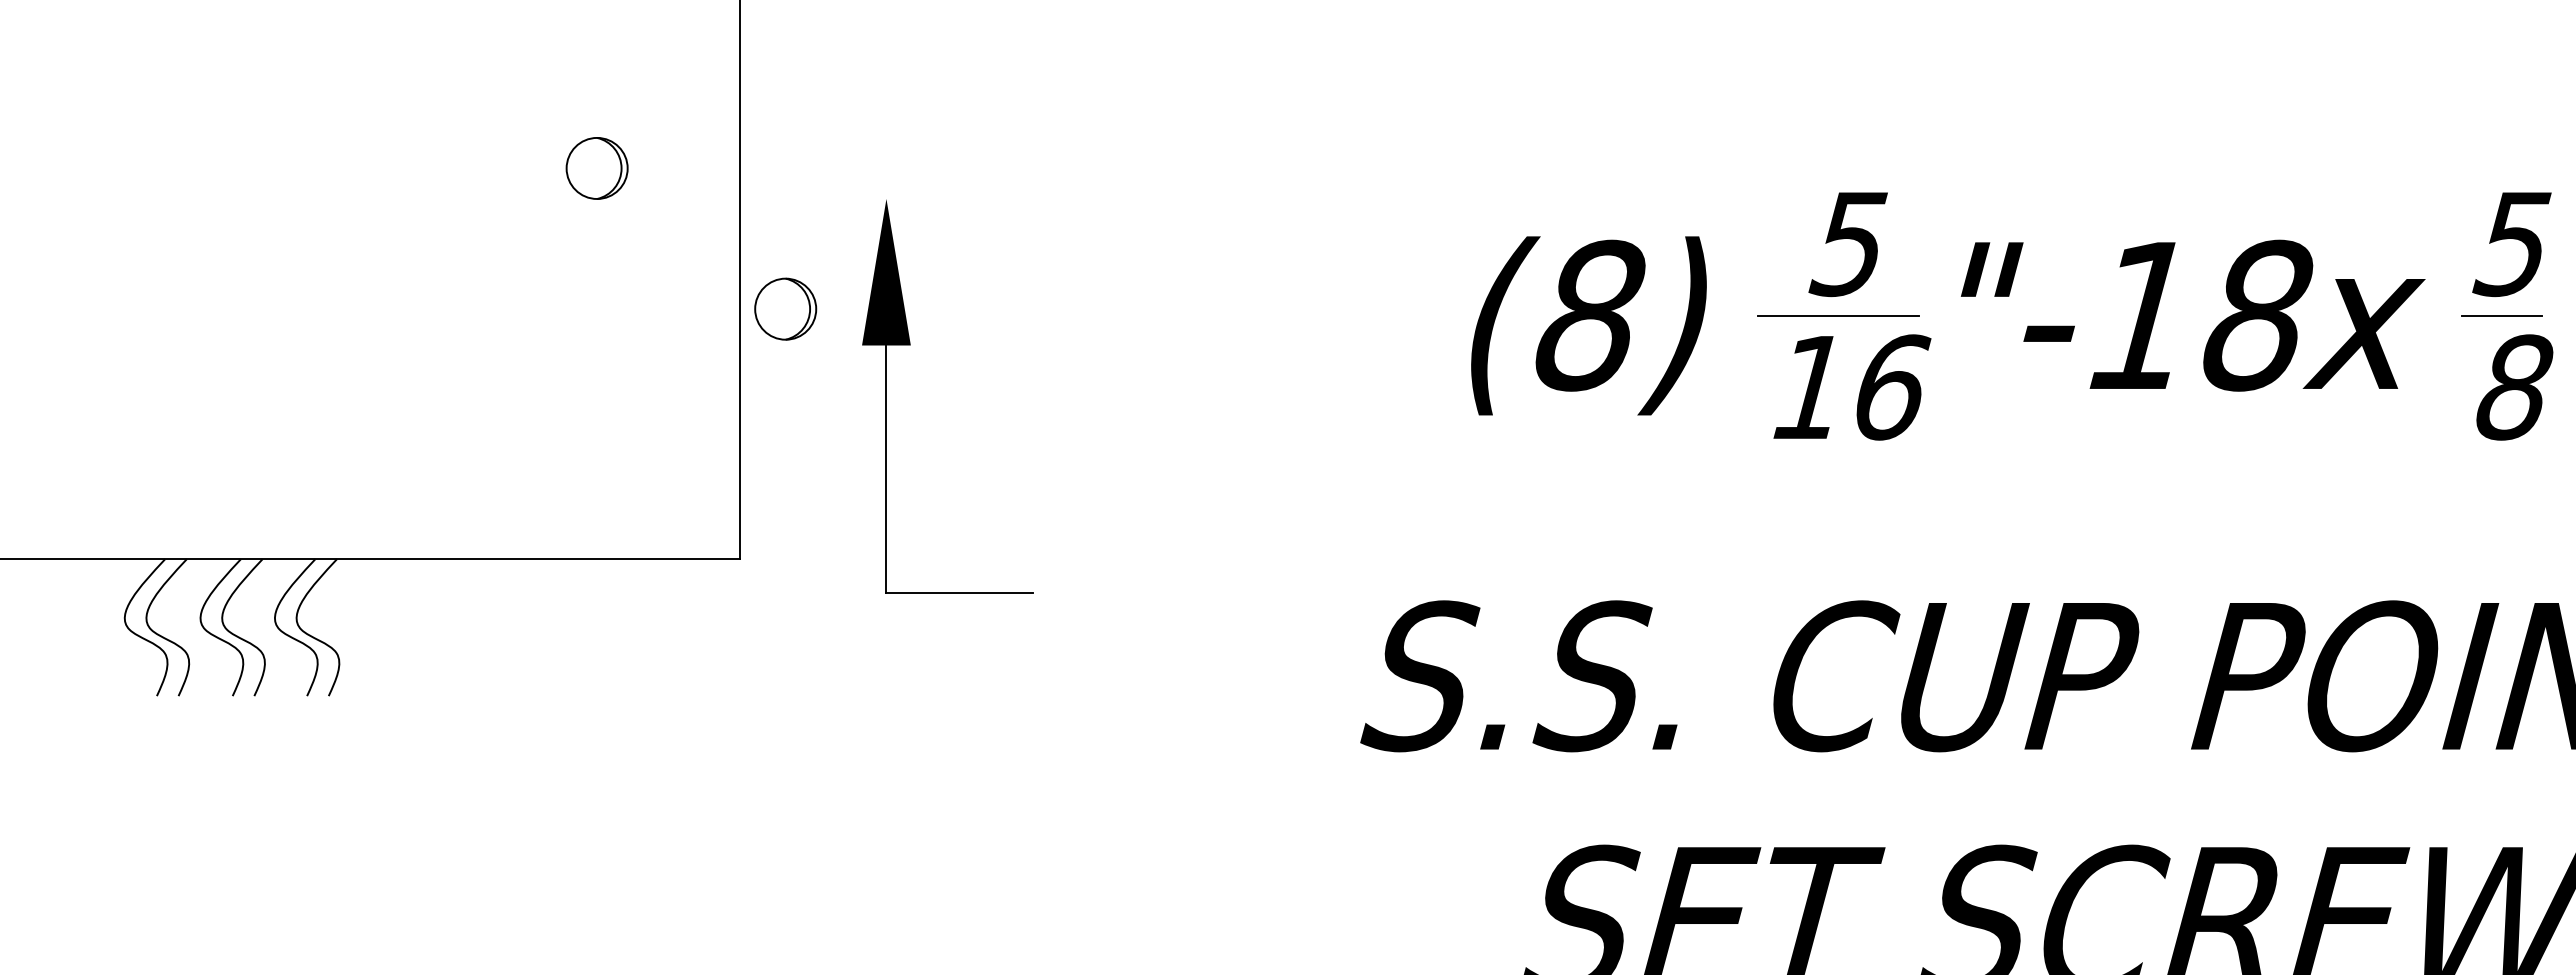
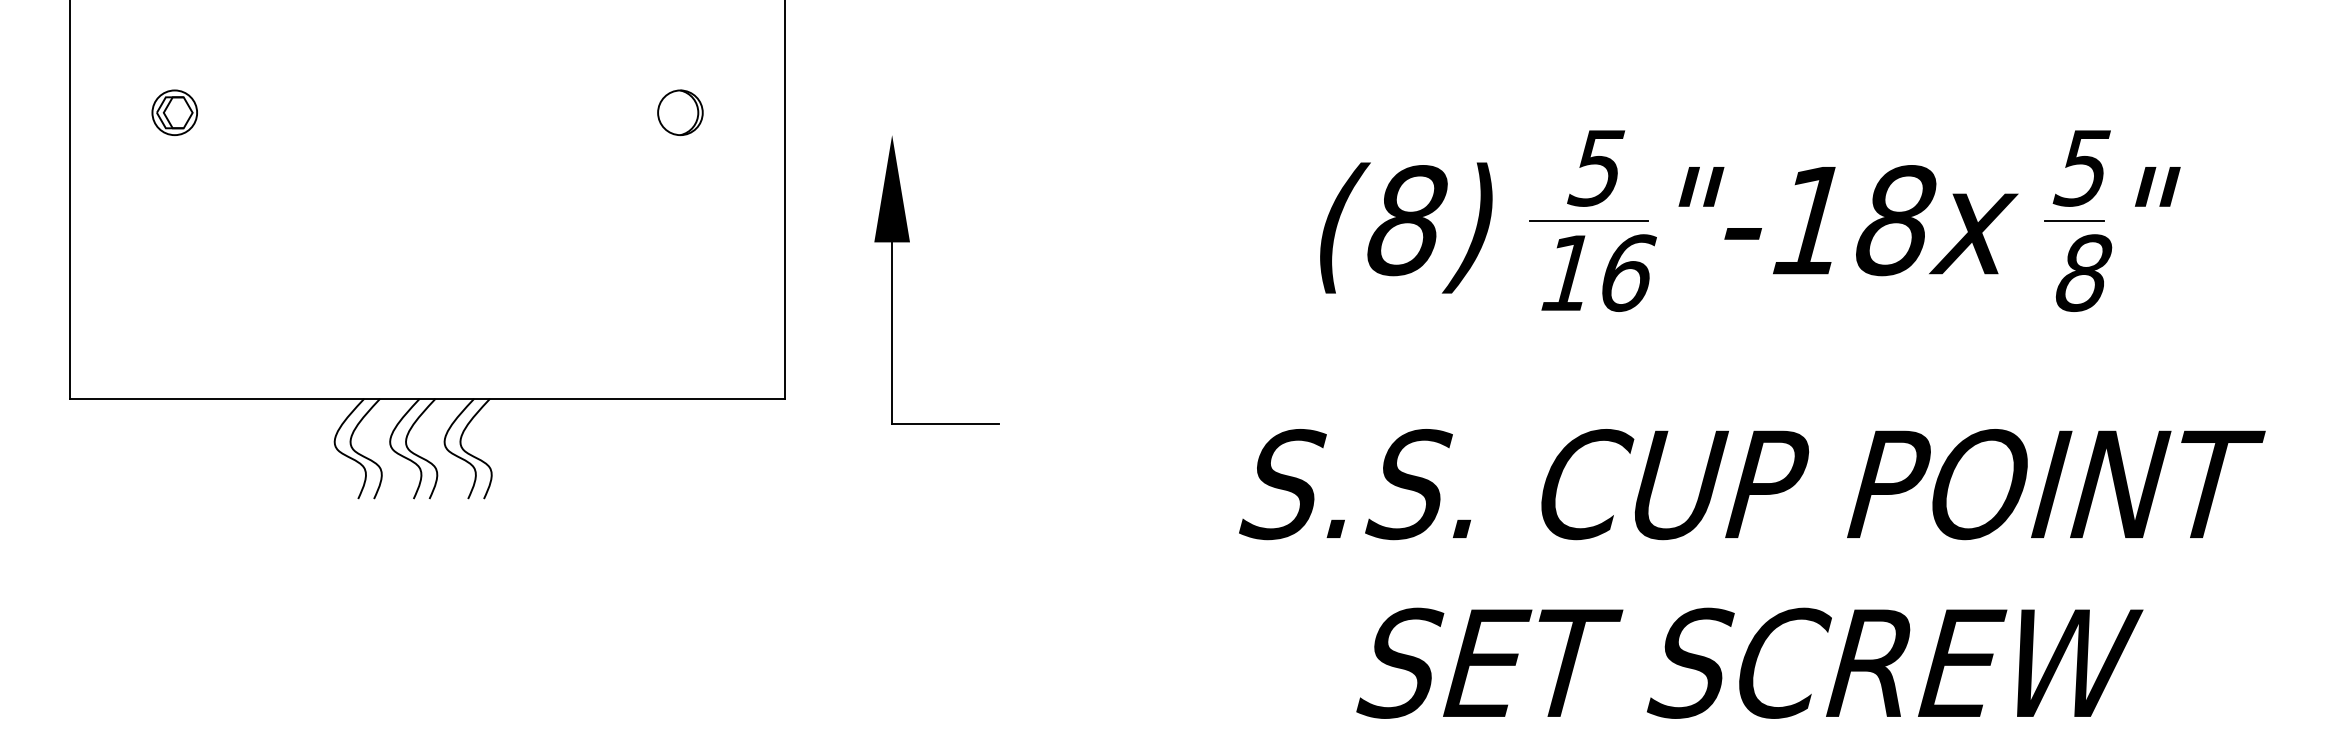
part: (785, 308) -> (818, 215), removed

